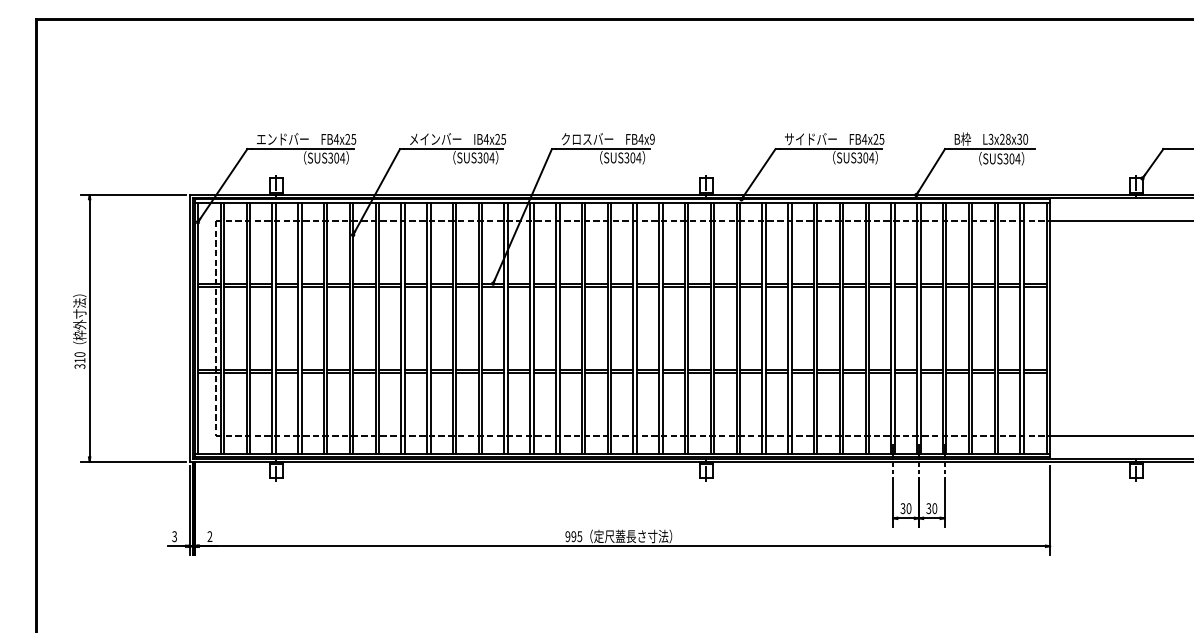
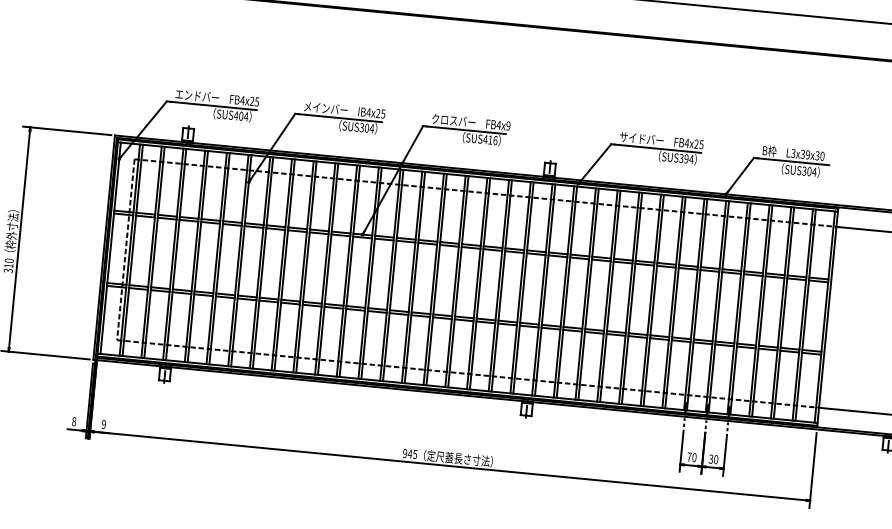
text: (1004, 139) -> (804, 154), L3x28x30 -> L3x39x30
text: (330, 157) -> (236, 115), SUS304 -> SUS404
text: (632, 157) -> (490, 139), SUS304 -> SUS416
text: (865, 157) -> (686, 158), SUS304 -> SUS394
text: (902, 508) -> (688, 456), 30 -> 70
text: (174, 536) -> (74, 421), 3 -> 8
text: (209, 536) -> (103, 424), 2 -> 9
text: (573, 536) -> (409, 453), 995 -> 945

